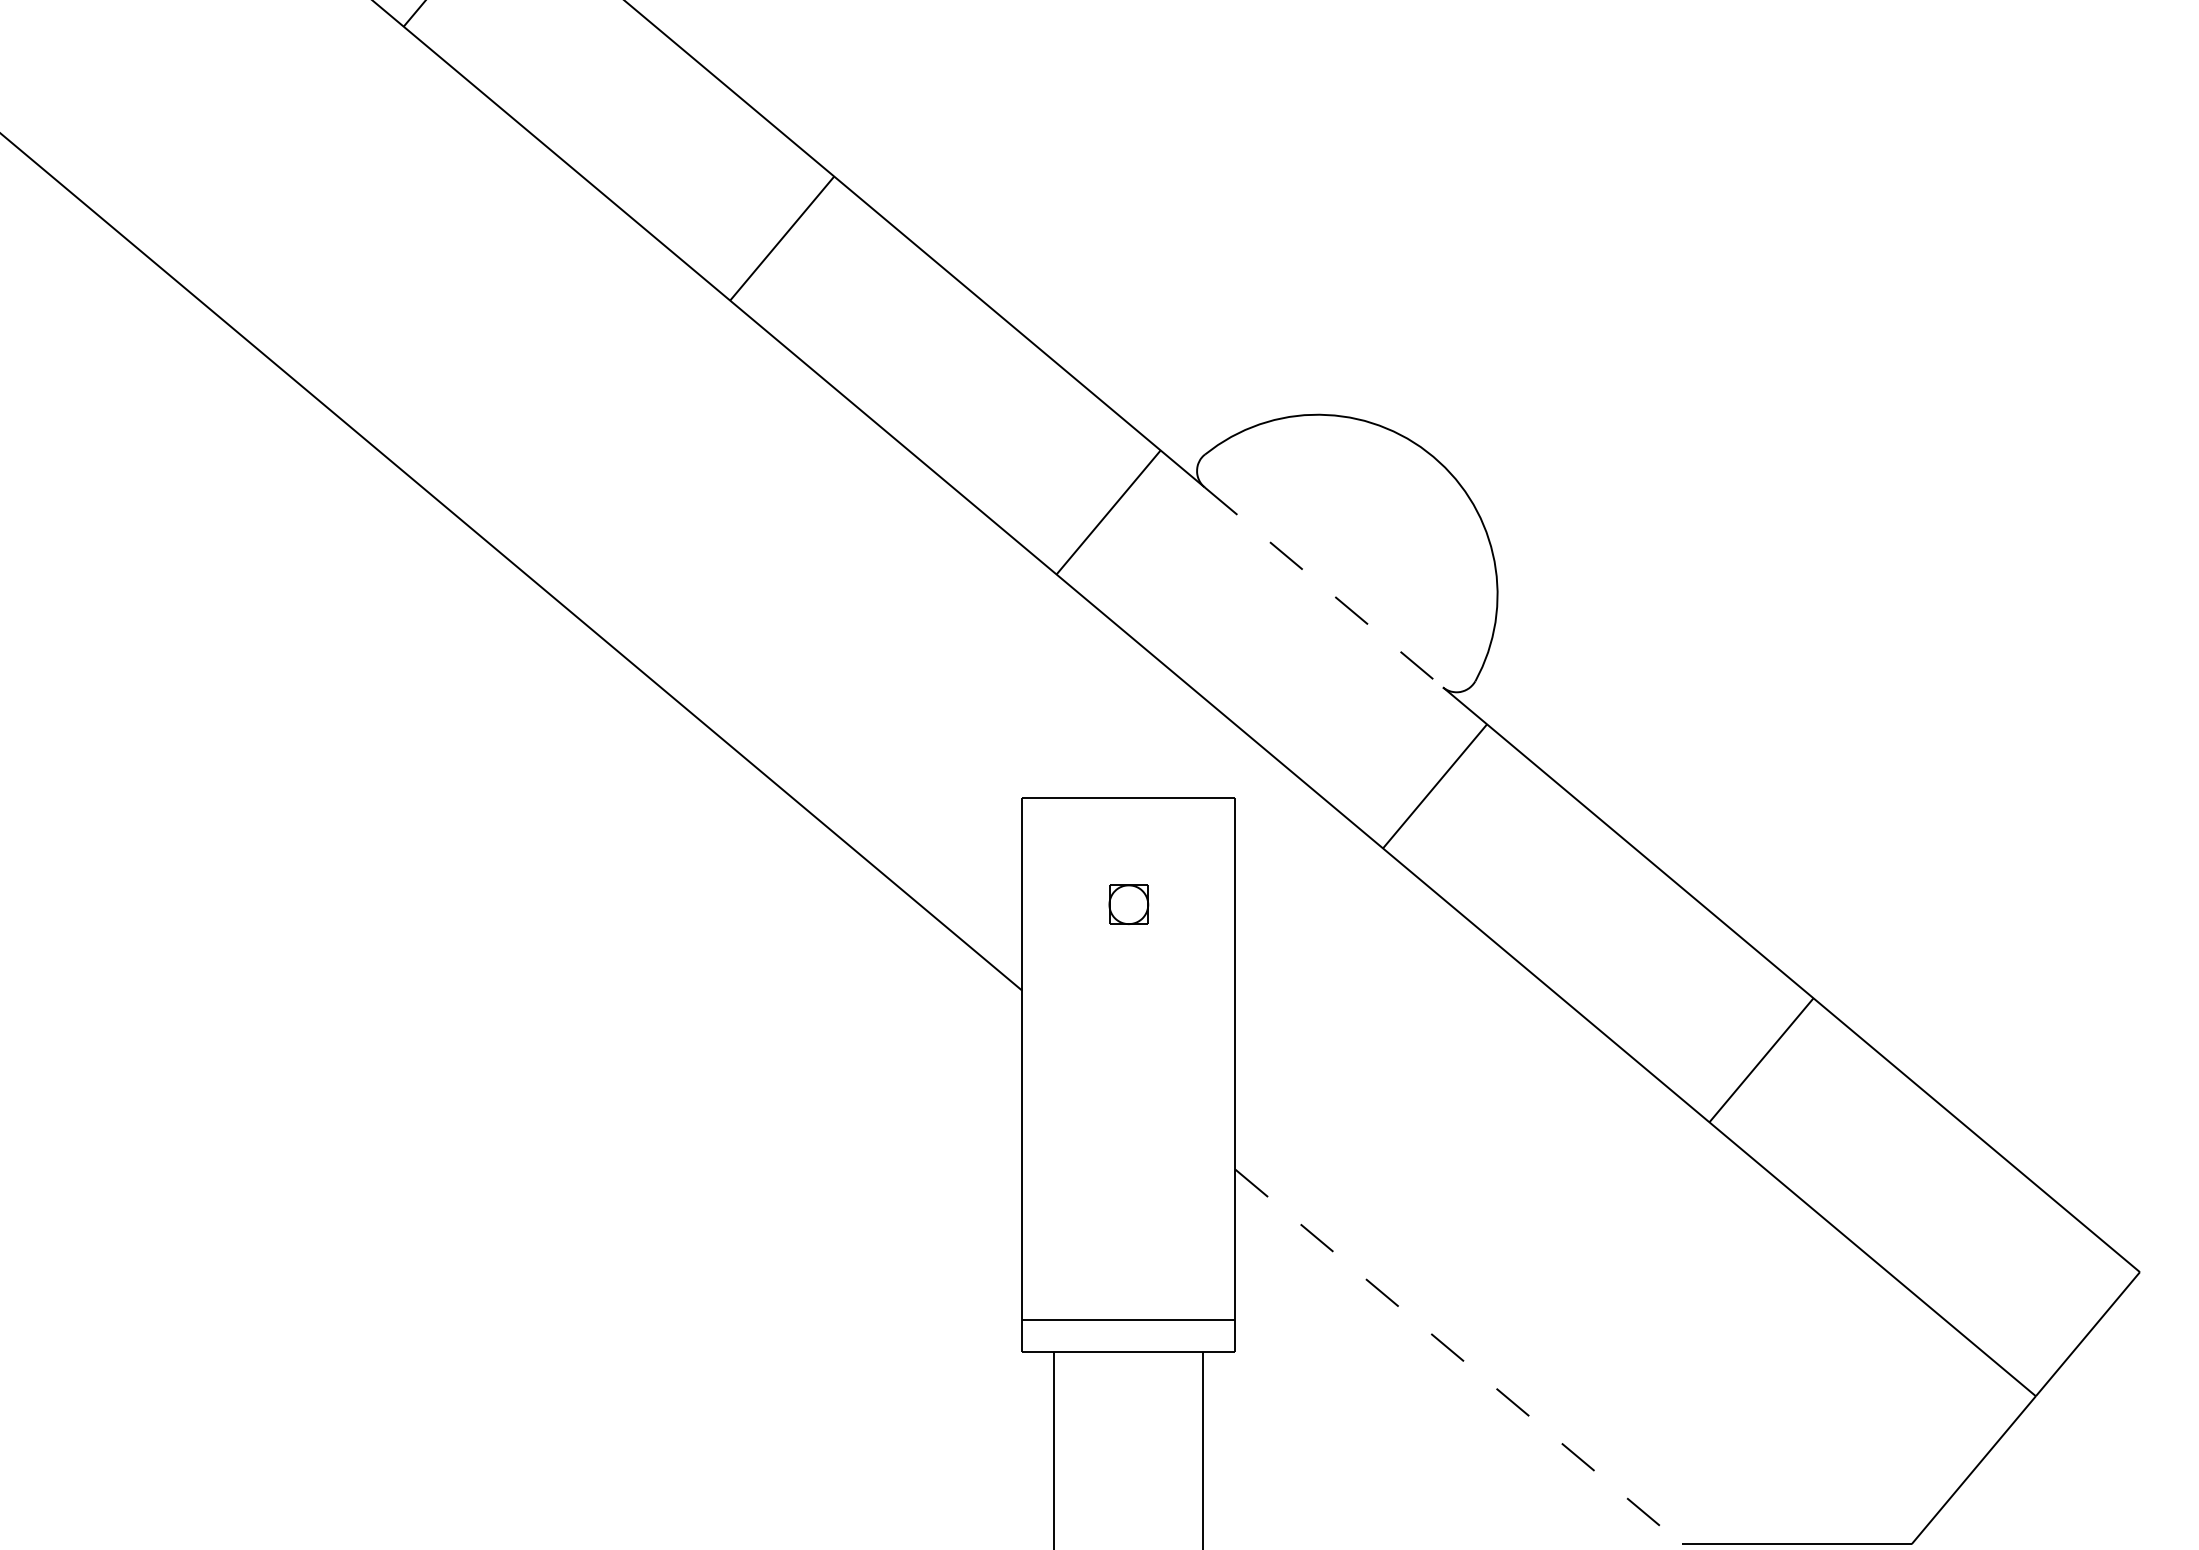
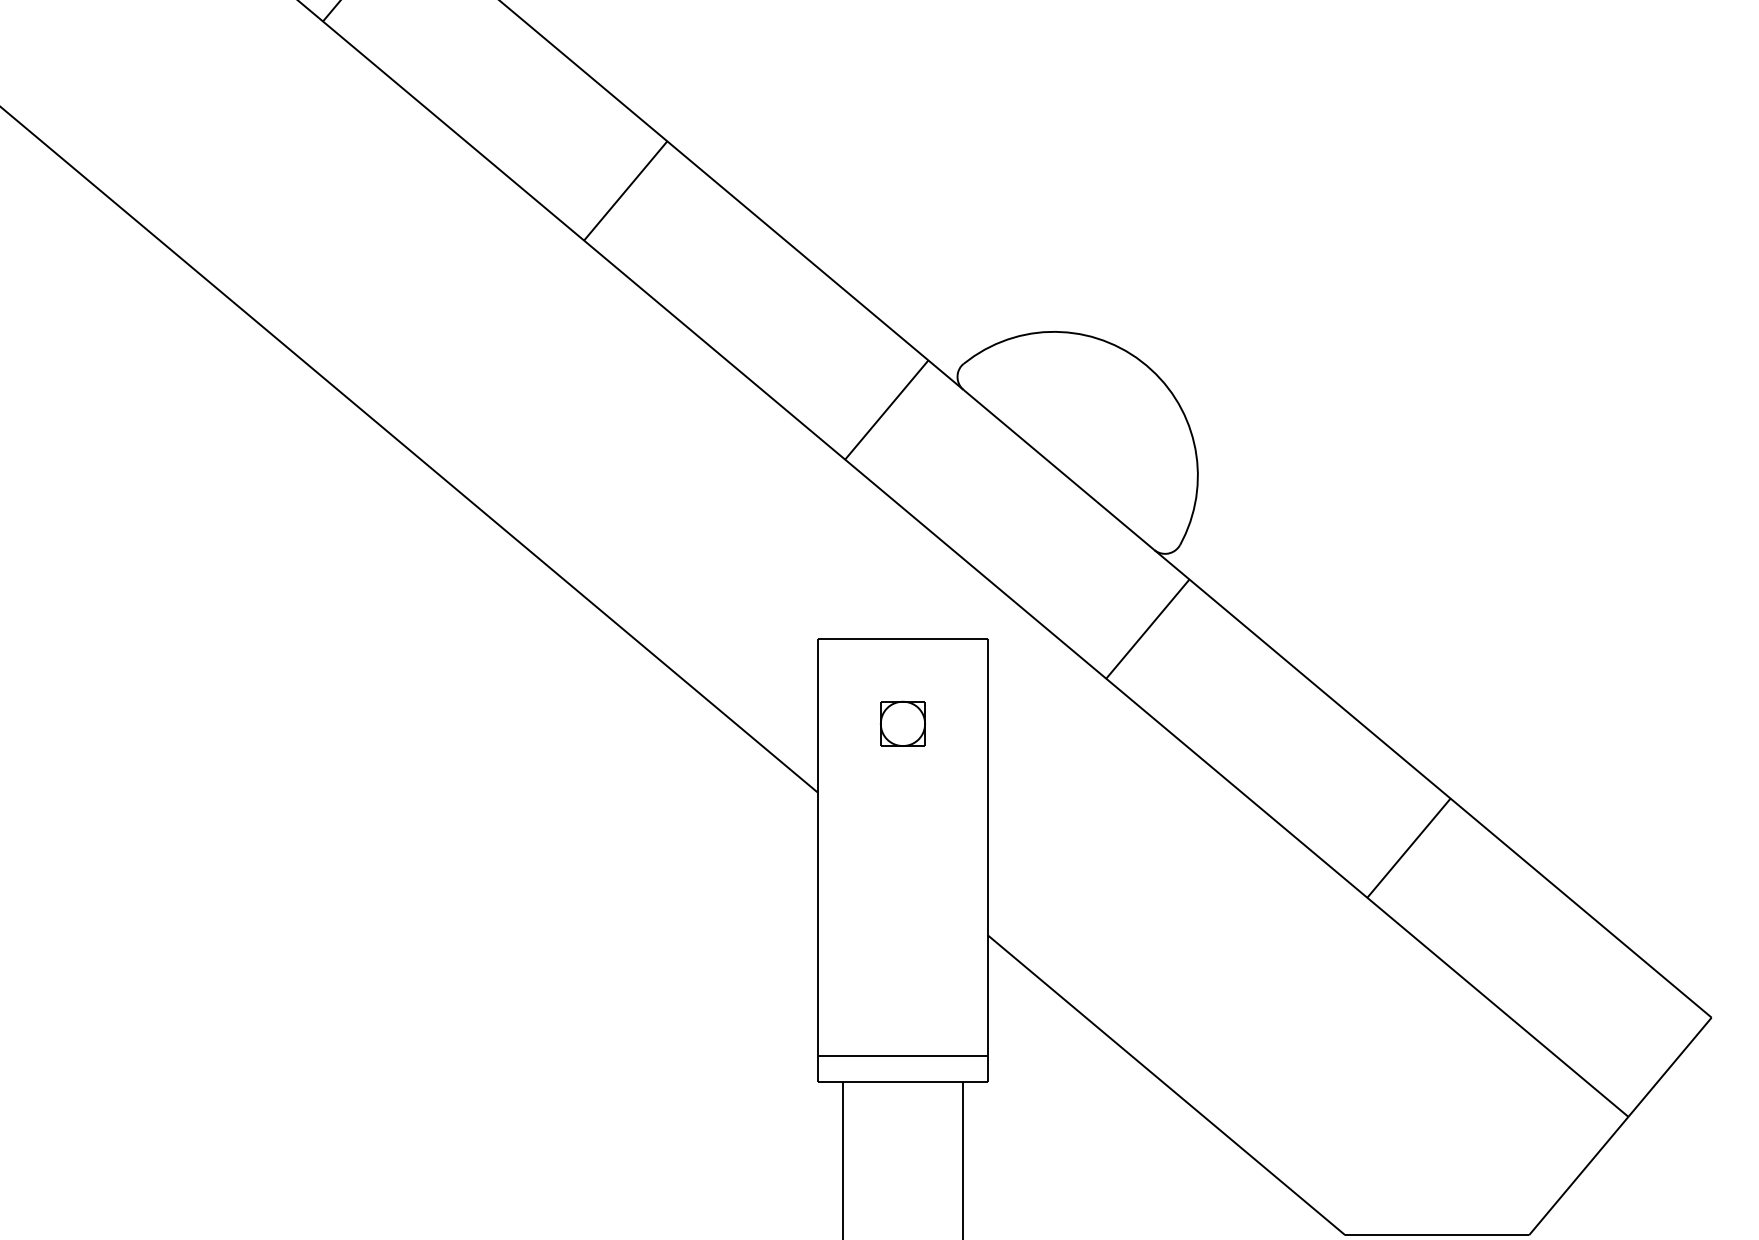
line: (1324, 588) -> (1059, 470), dashed -> solid
part: (1128, 904) -> (902, 723), size x1.43
line: (1459, 1357) -> (1167, 1085), dashed -> solid

